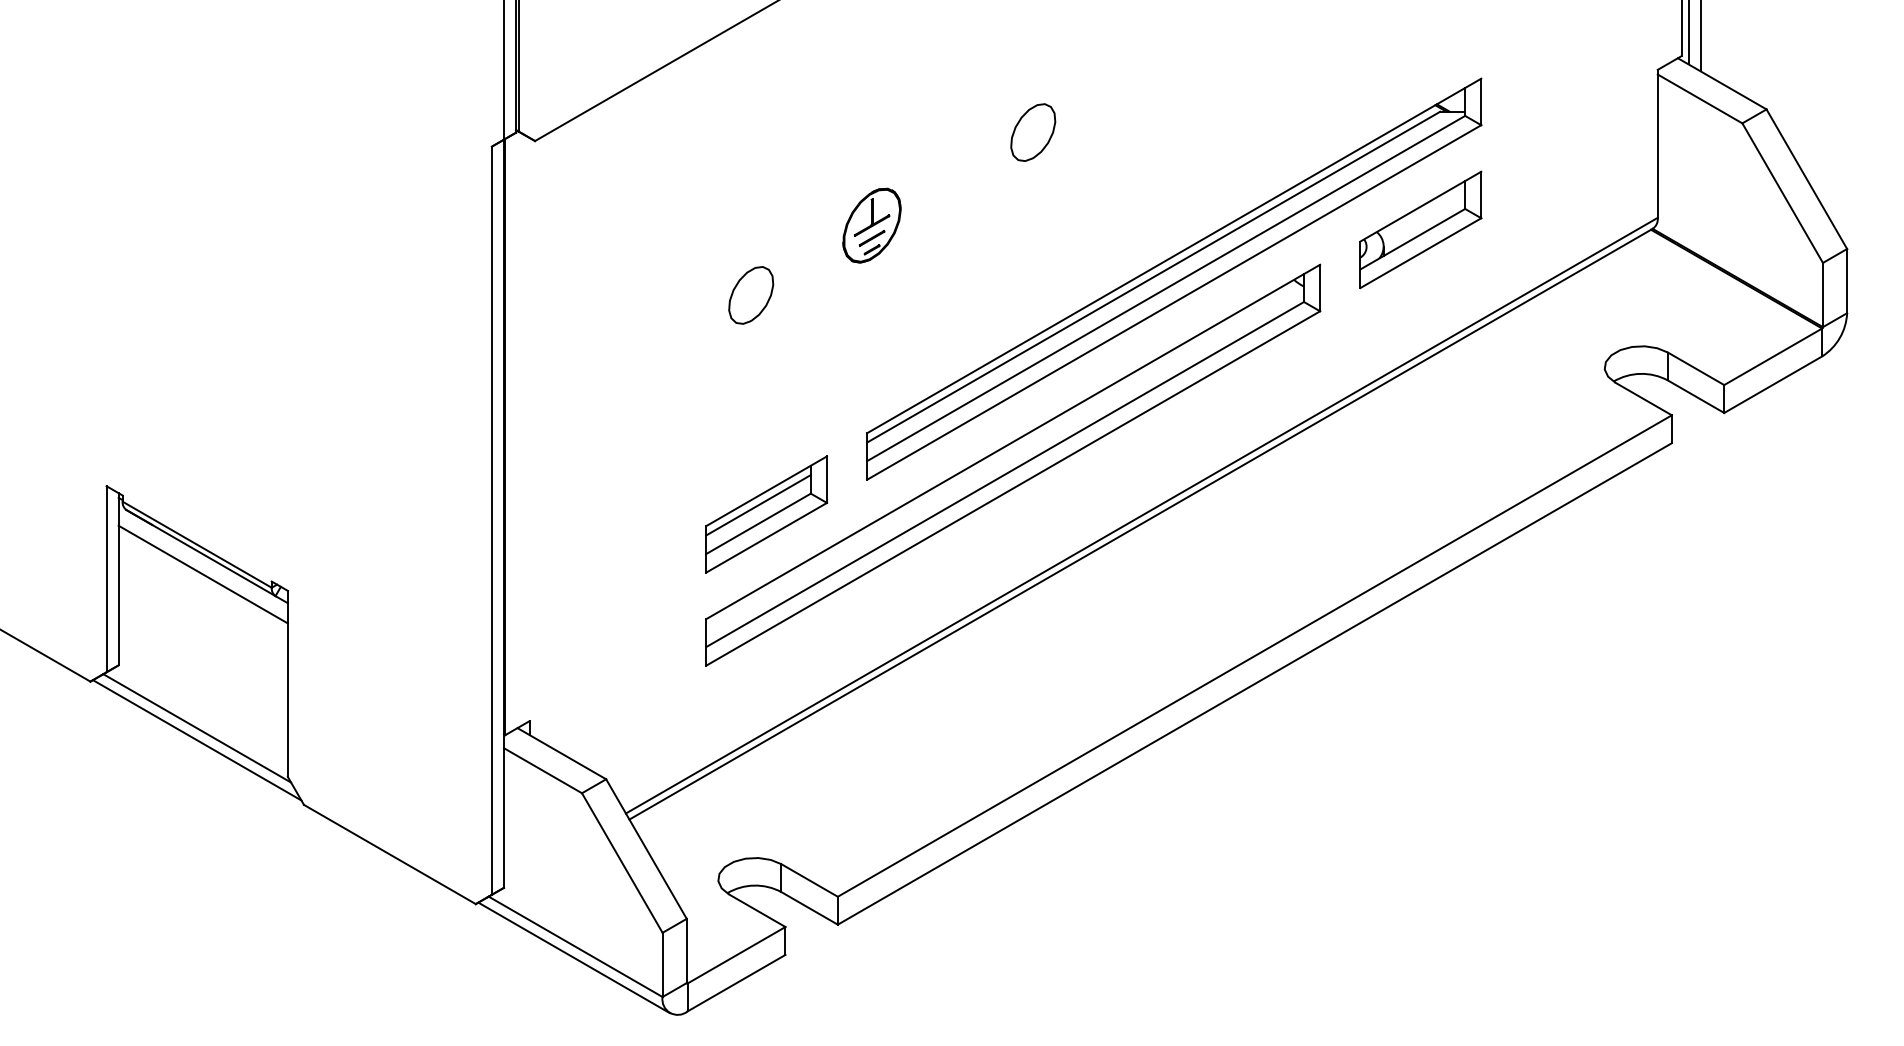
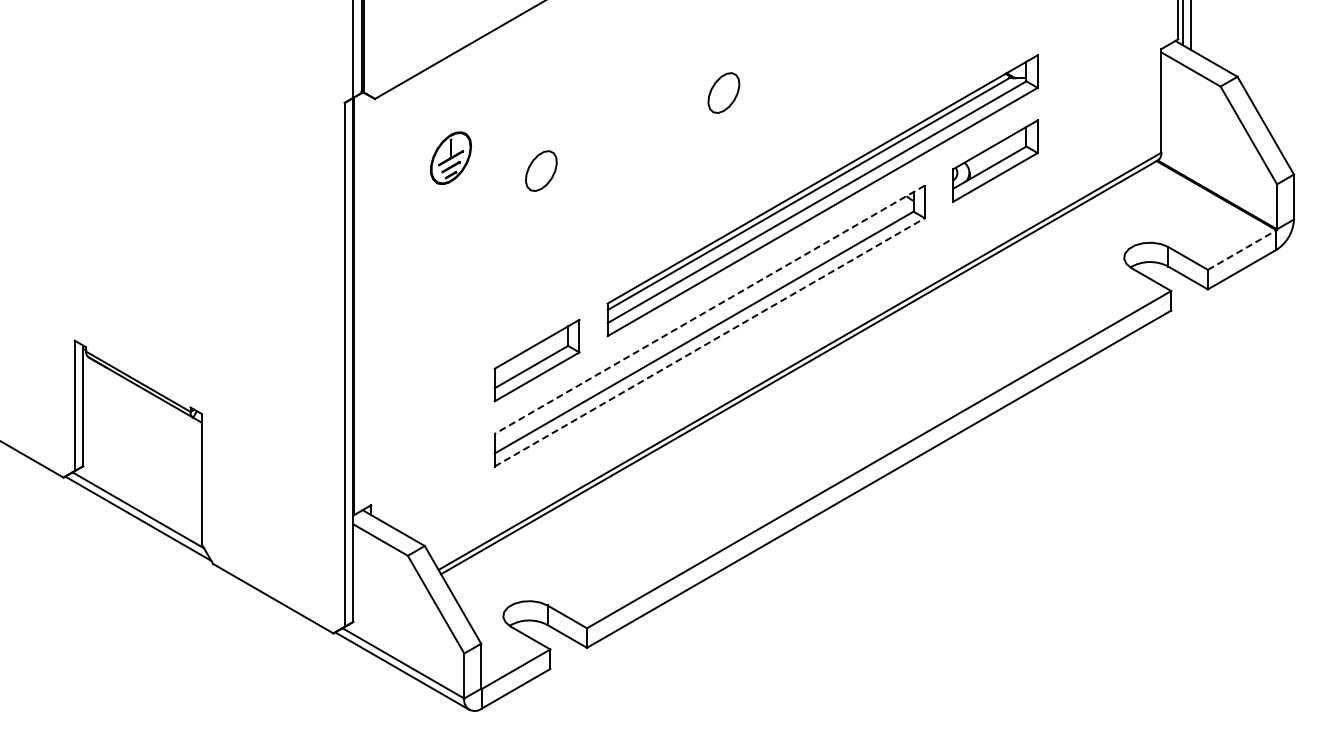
part: (871, 226) -> (450, 158), moved
part: (751, 294) -> (541, 170), moved
line: (1773, 357) -> (1242, 250), solid -> dashed
line: (1012, 443) -> (709, 310), solid -> dashed
line: (1014, 488) -> (710, 342), solid -> dashed
line: (758, 504) -> (531, 353), removed
line: (203, 574) -> (142, 402), removed

